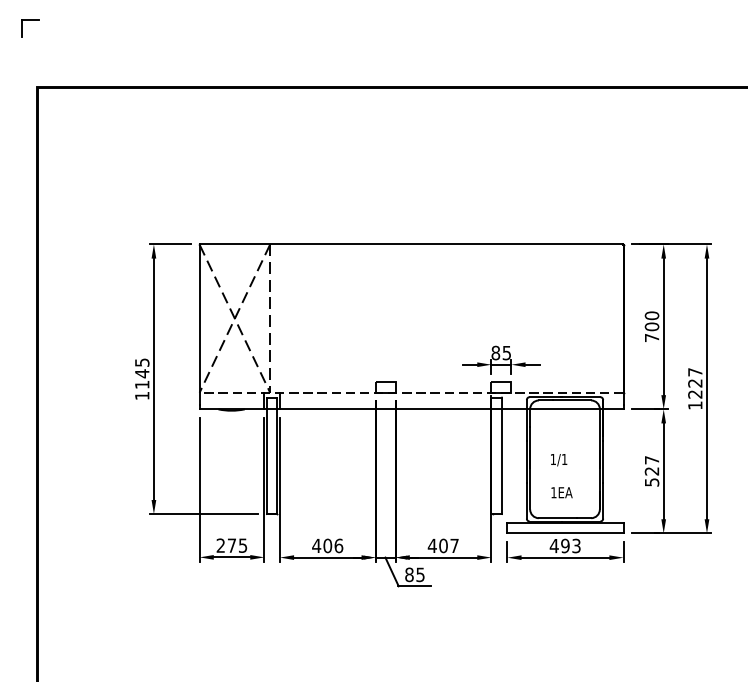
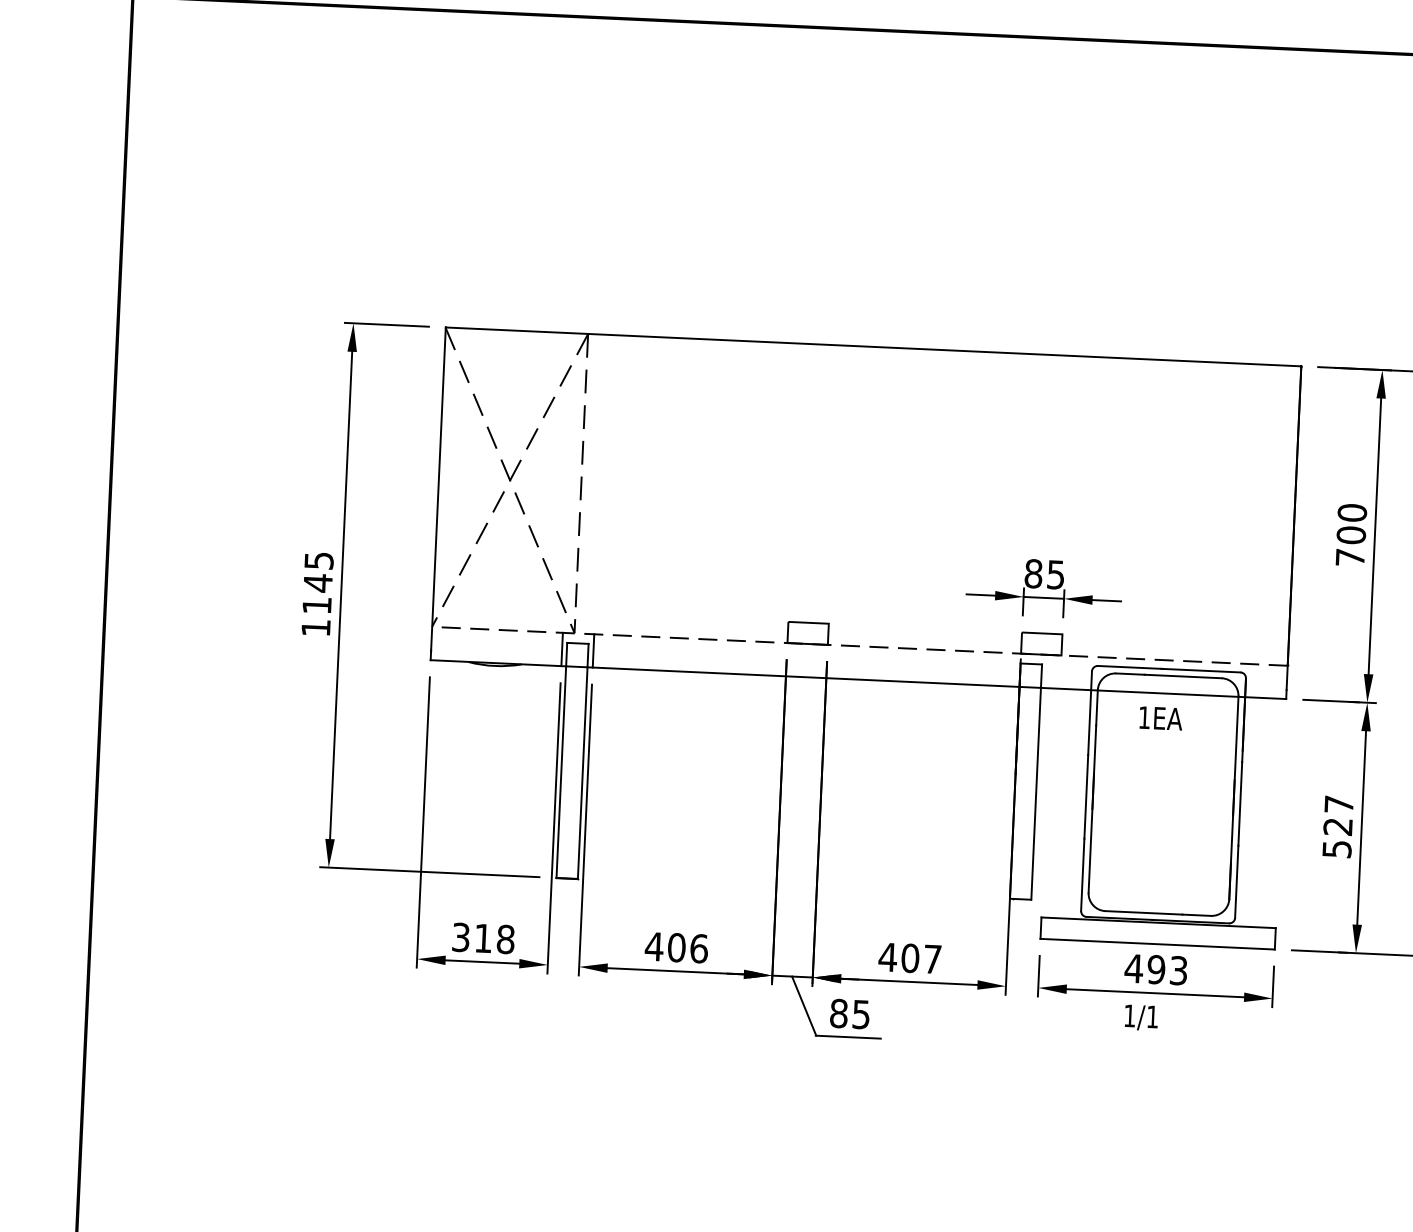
text: (559, 460) -> (1142, 1018), moved
text: (561, 492) -> (1159, 717), moved
text: (231, 545) -> (482, 938), 275 -> 318

